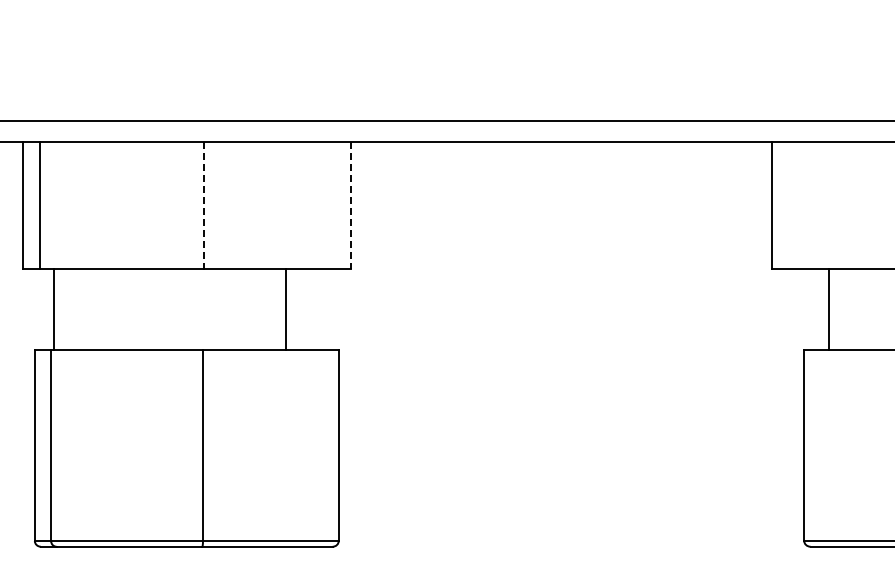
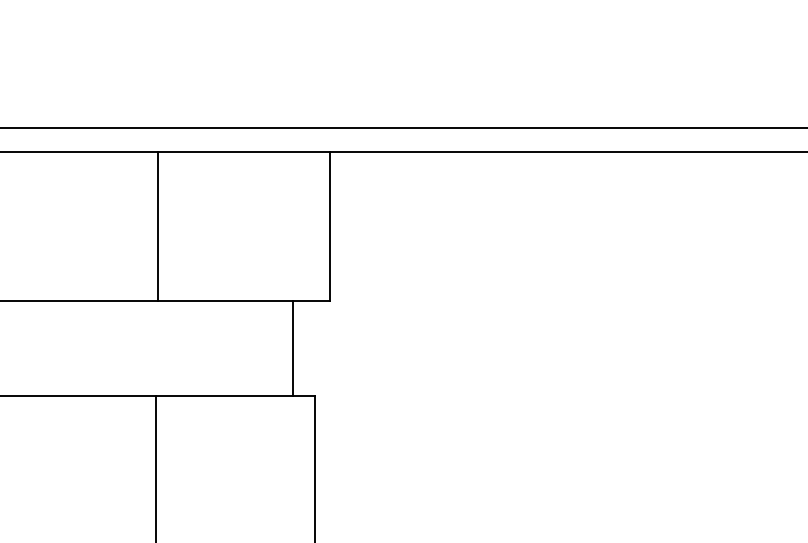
line: (204, 205) -> (157, 226), dashed -> solid
line: (350, 205) -> (329, 226), dashed -> solid
line: (285, 309) -> (292, 348), moved

